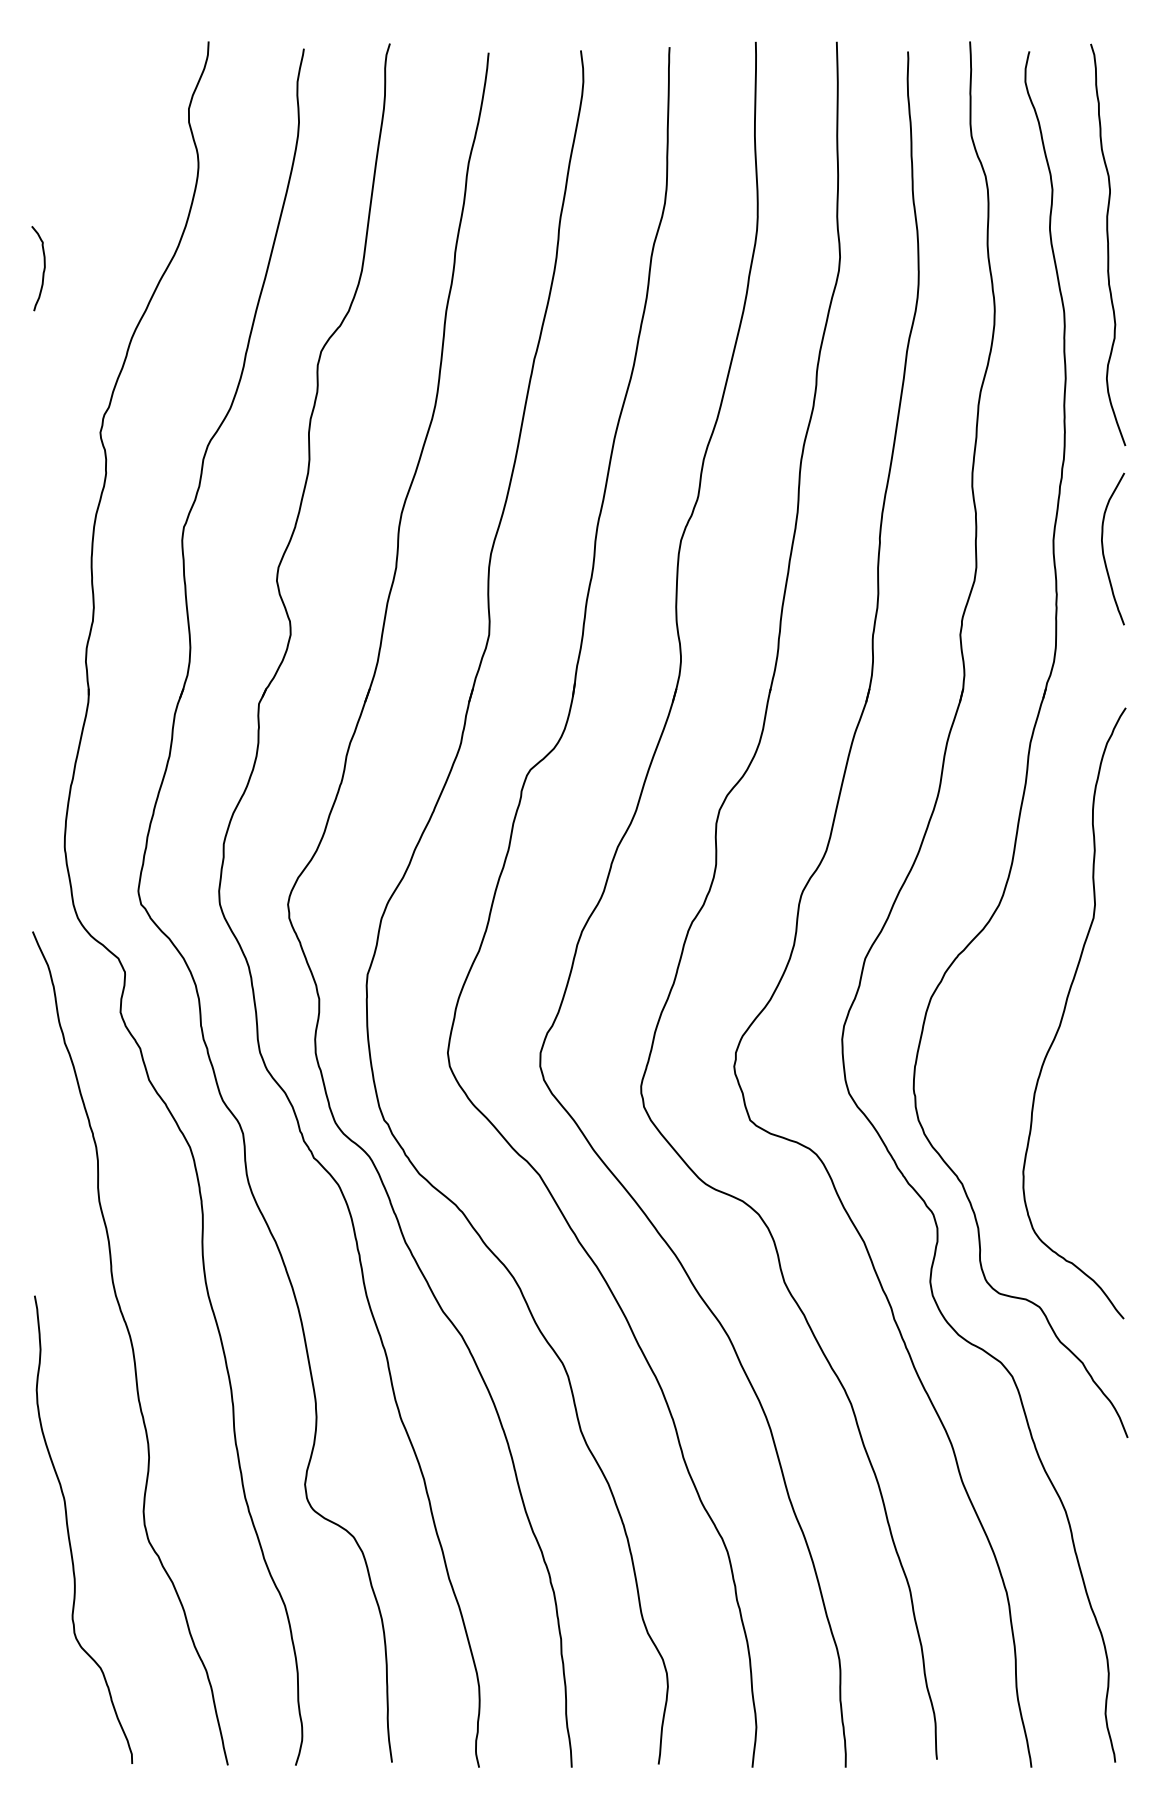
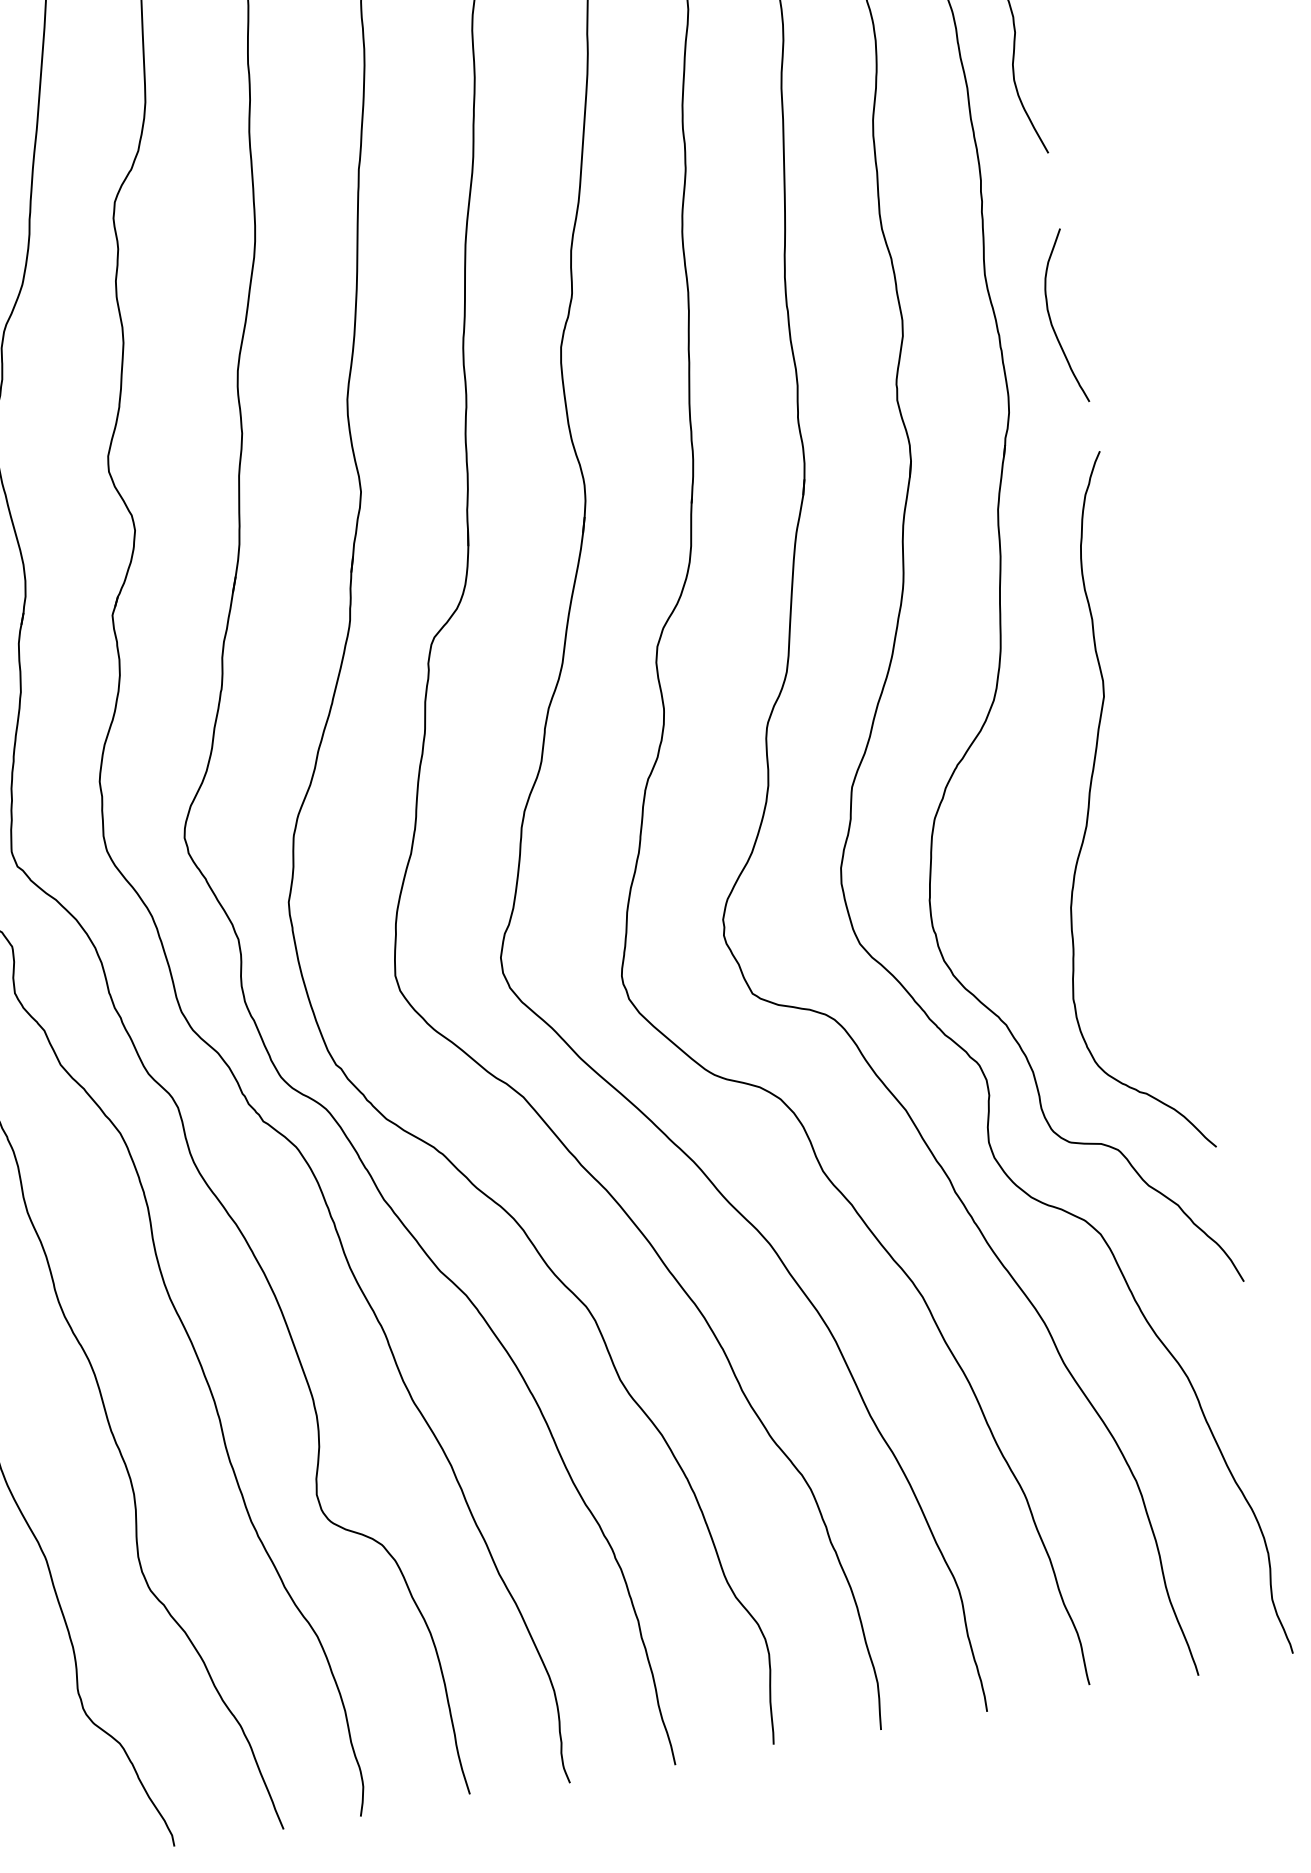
curve: (1103, 548) -> (1050, 318), moved

